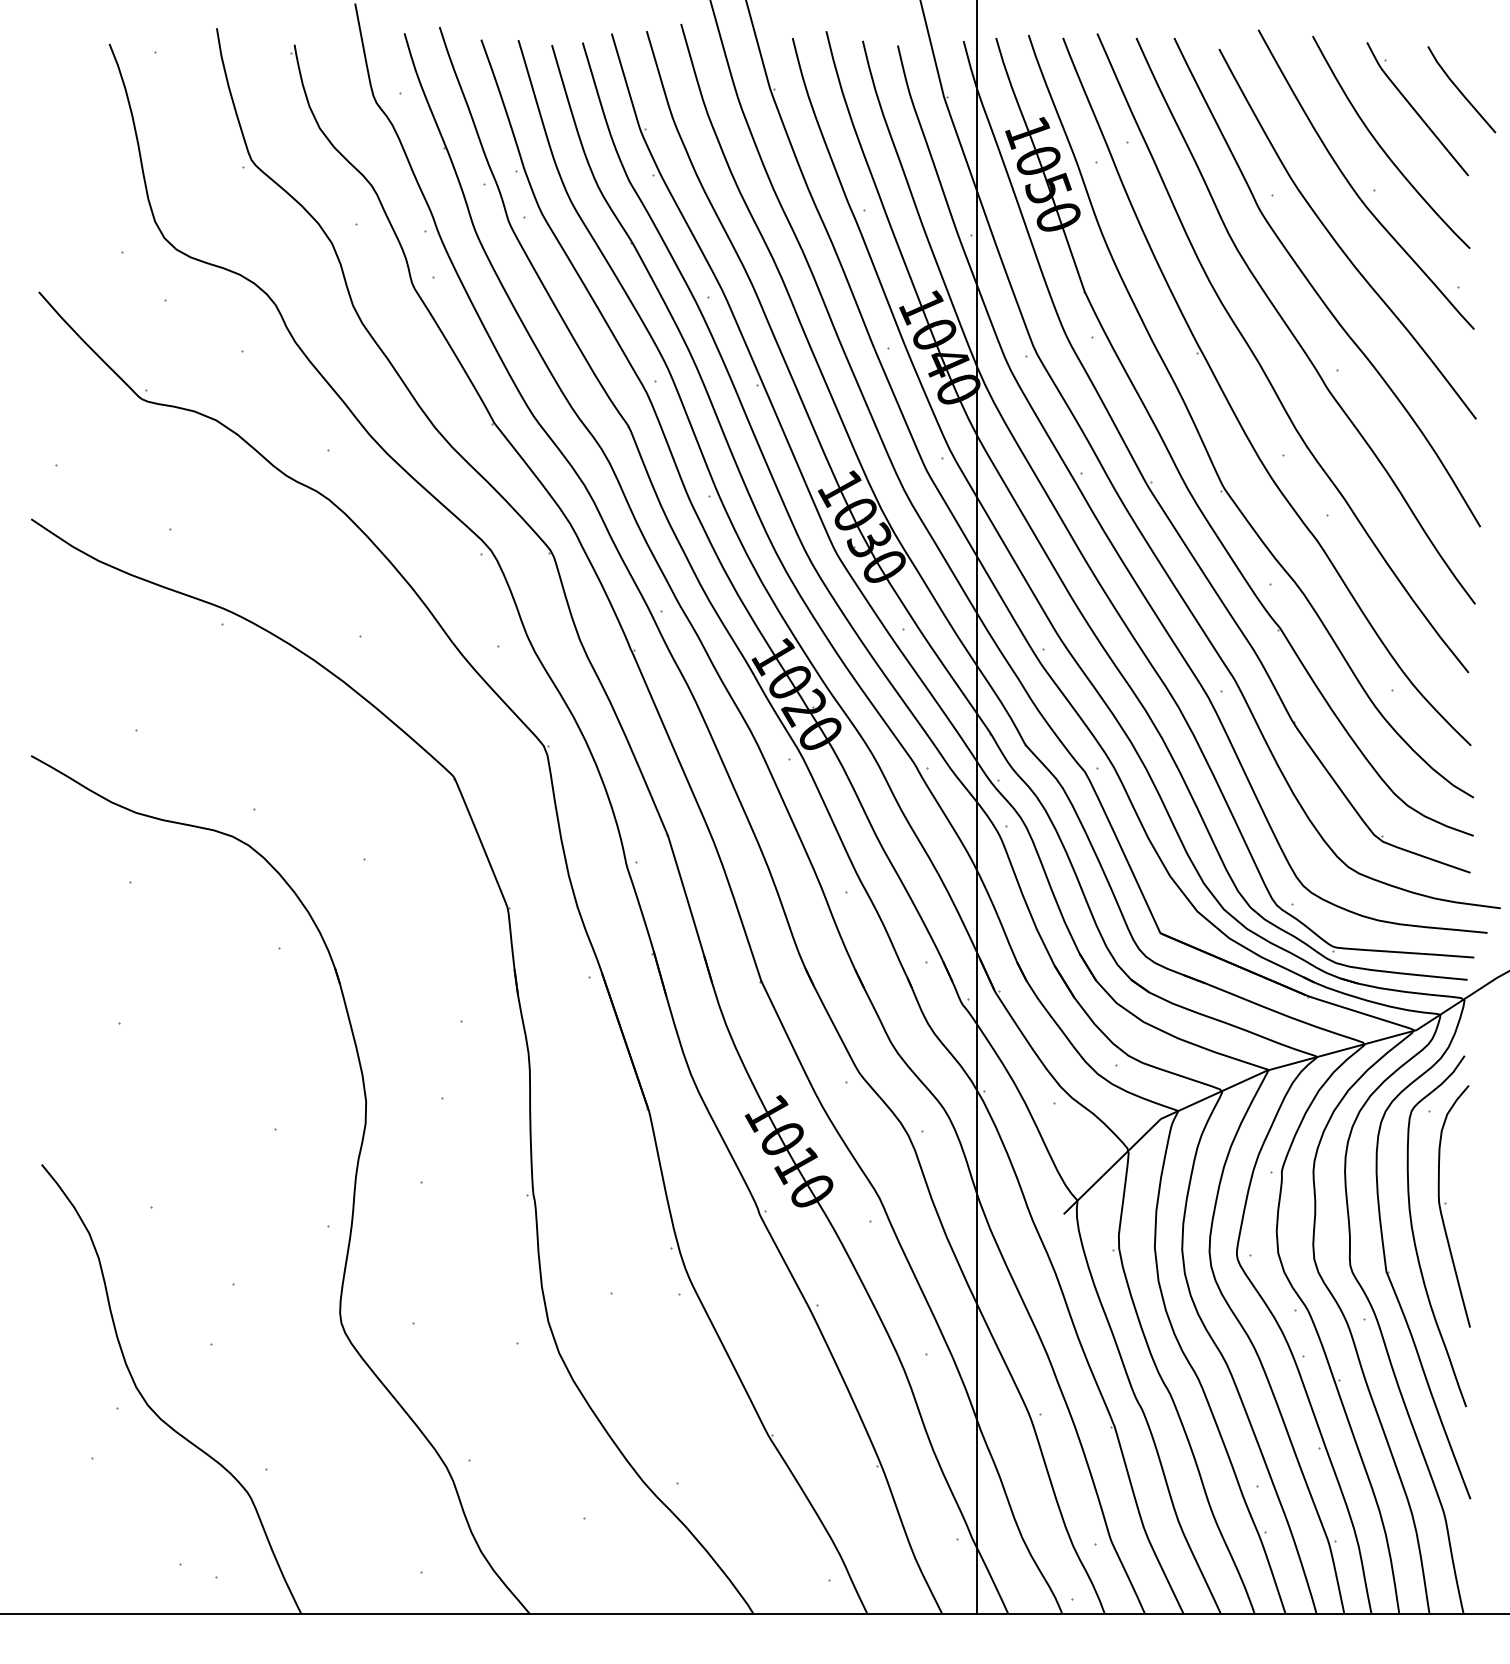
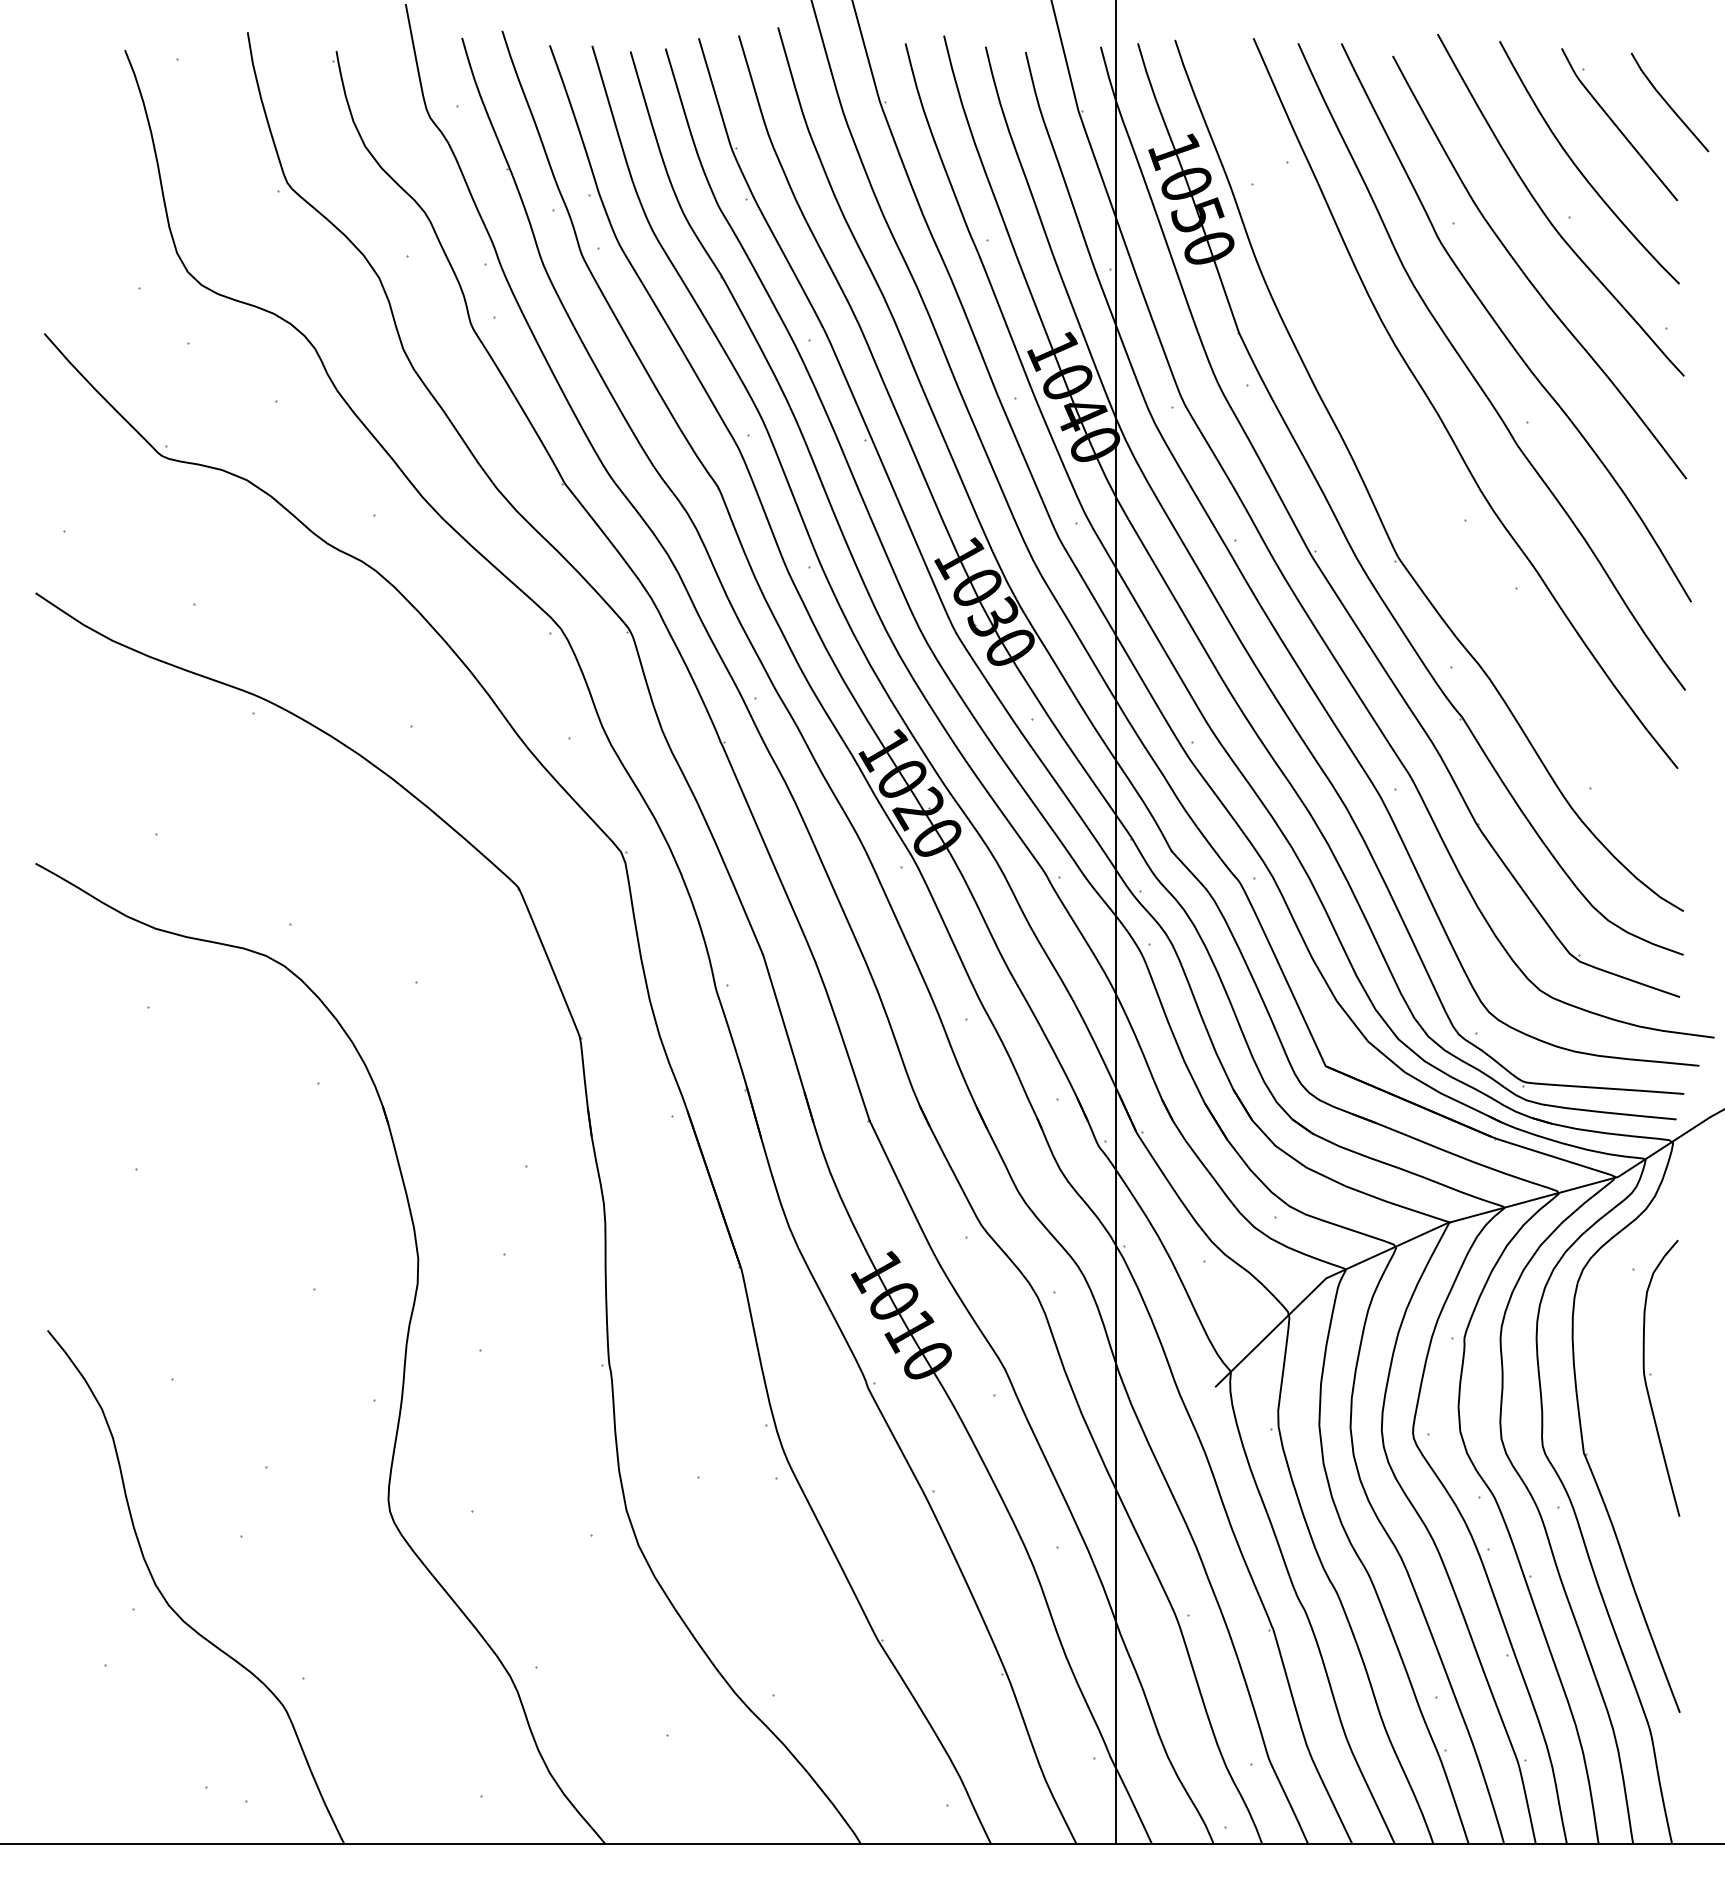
part: (1233, 410) -> (1409, 468), removed
curve: (1414, 1233) -> (1615, 1409), removed

